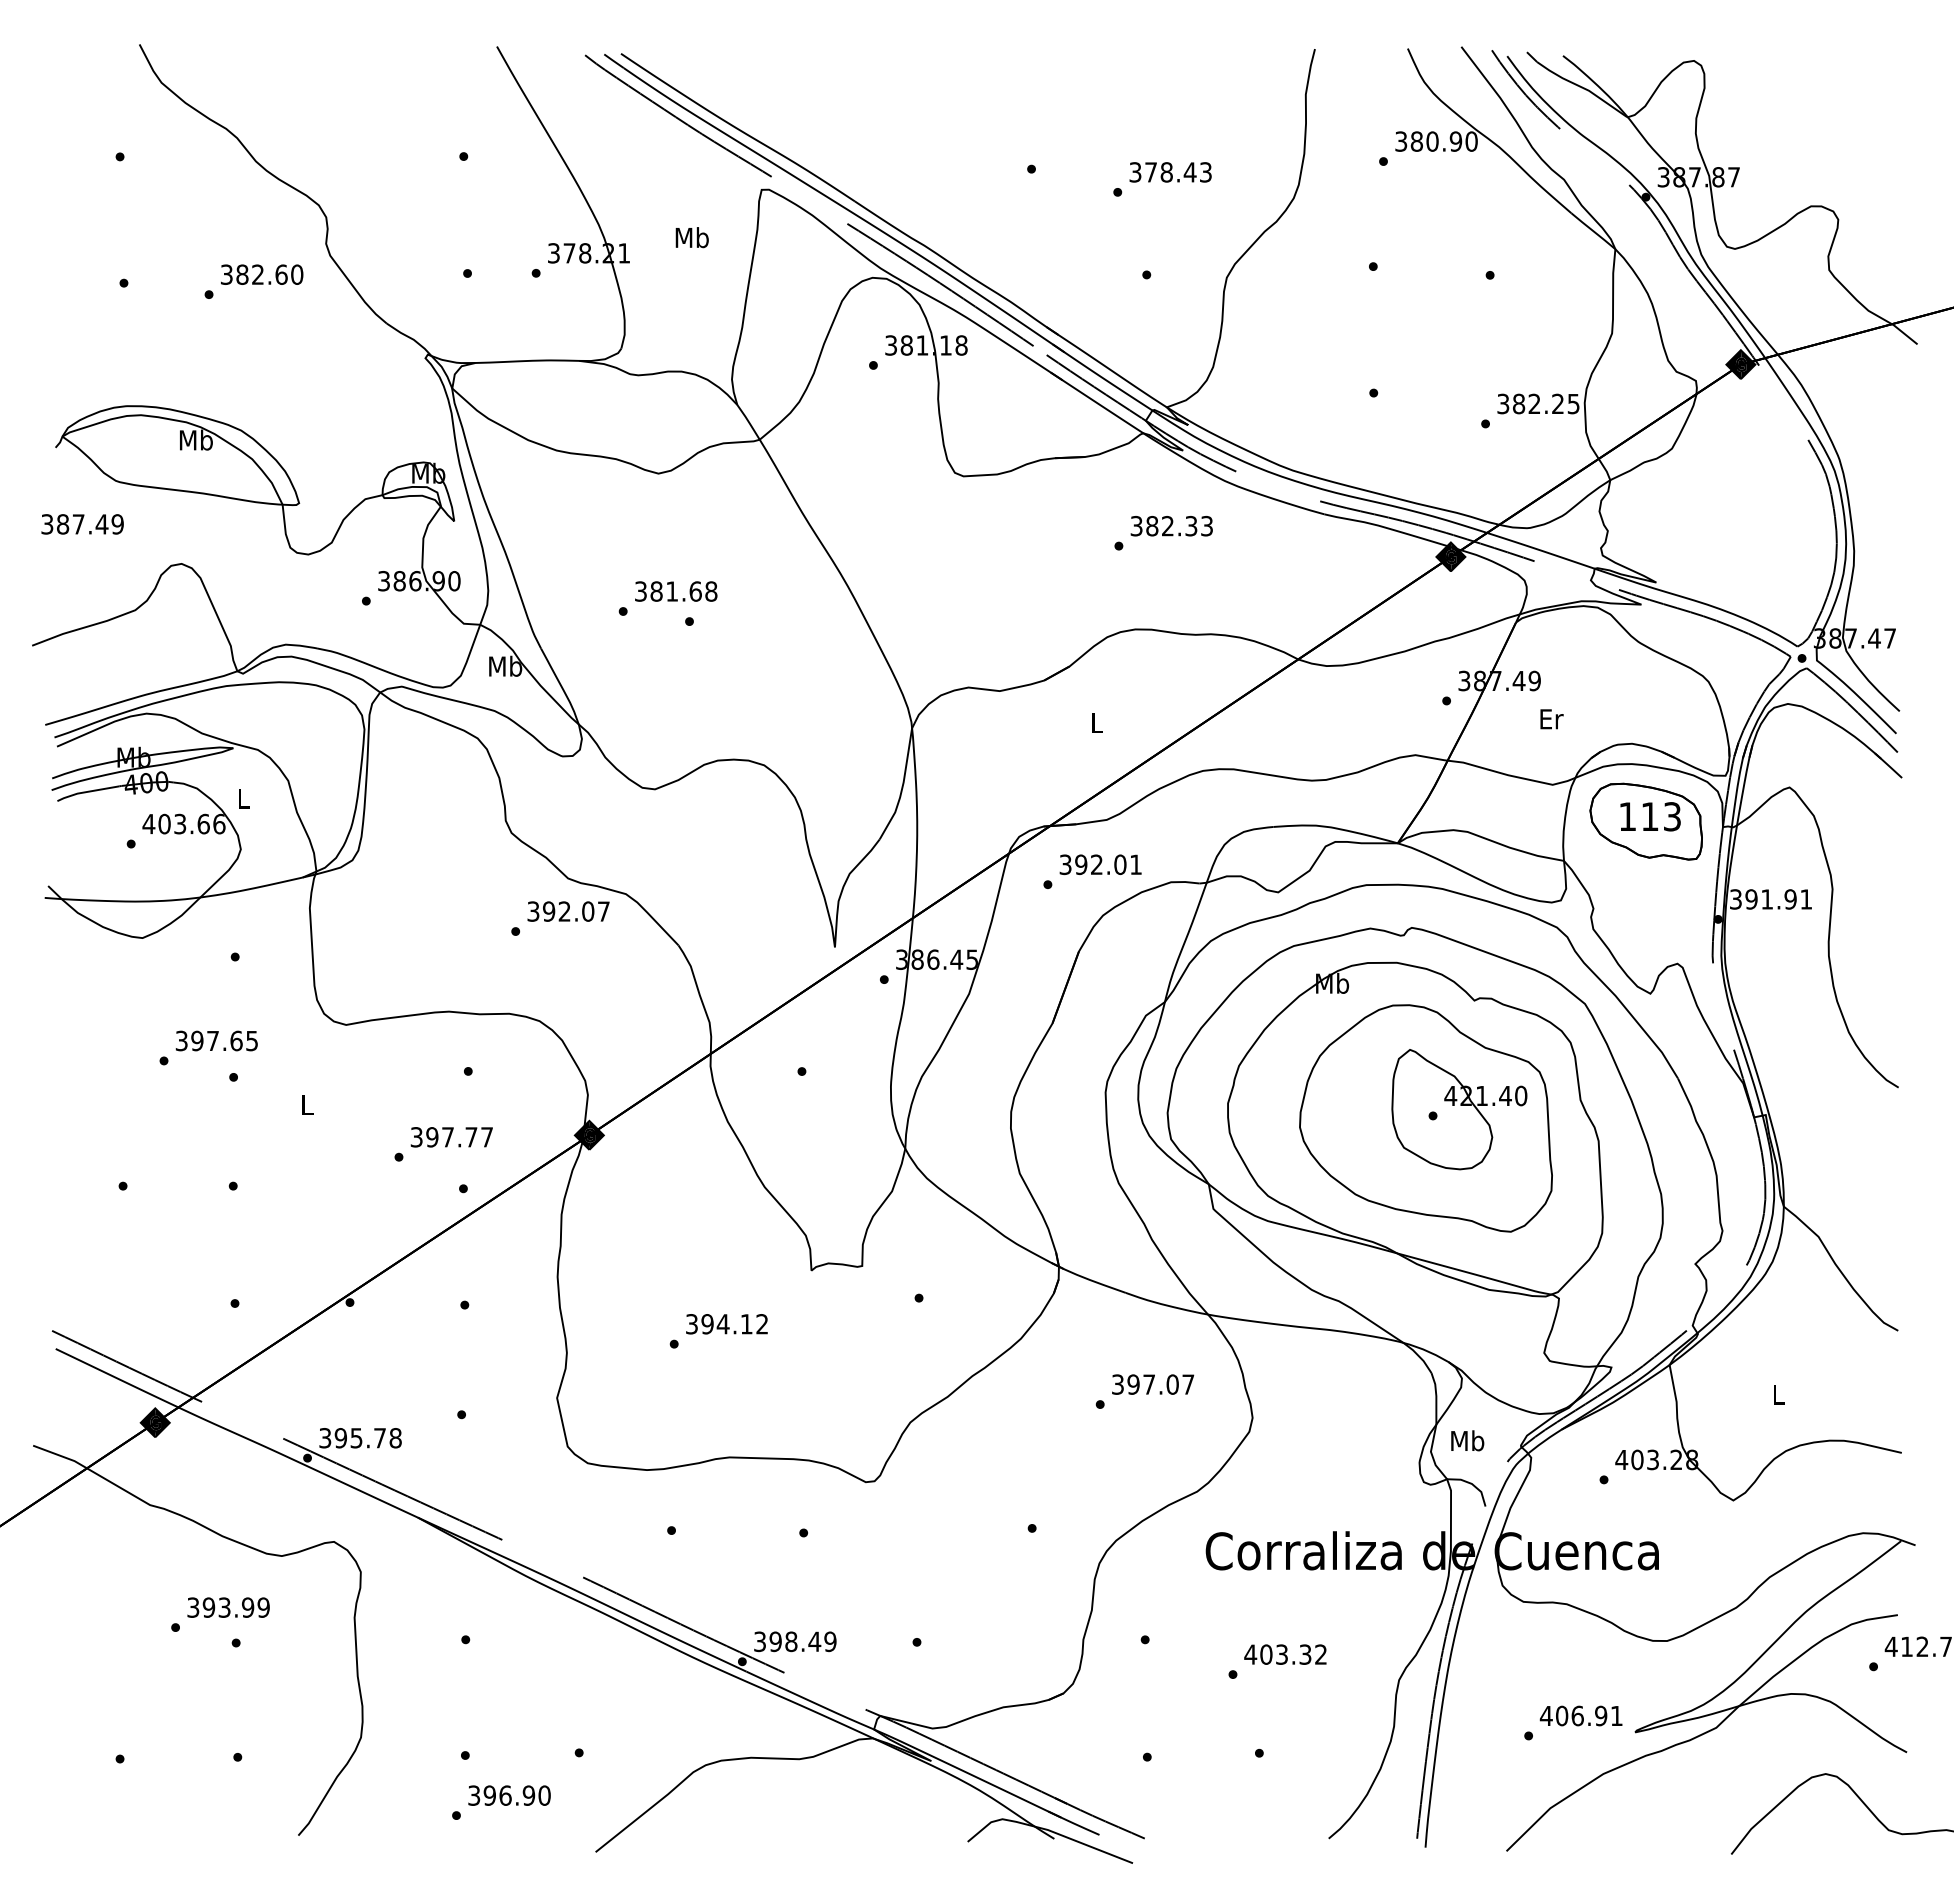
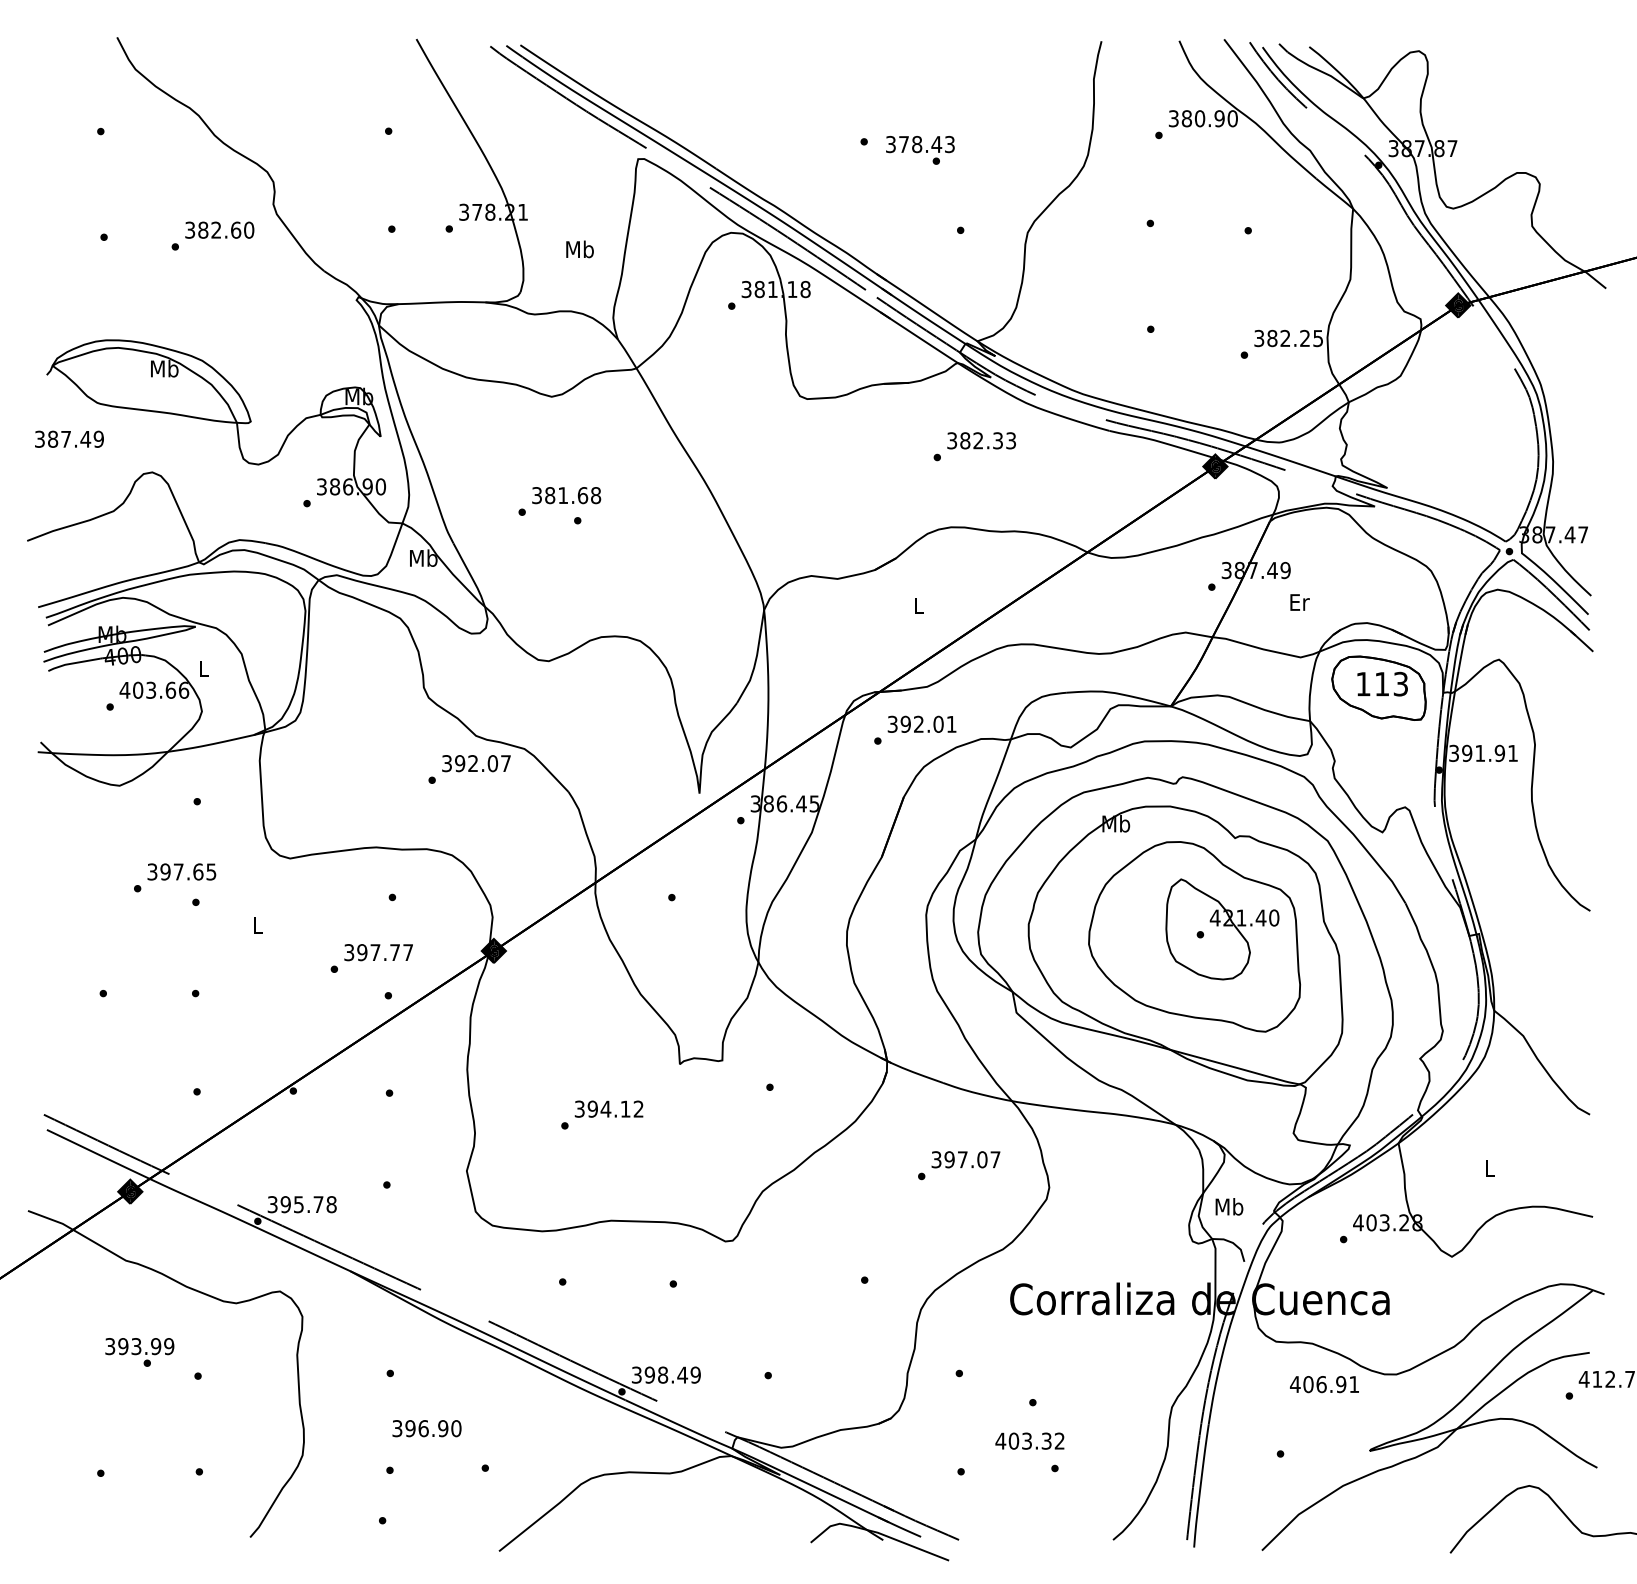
text: (1170, 172) -> (920, 144), moved
text: (691, 237) -> (579, 249), moved
text: (228, 1607) -> (139, 1346), moved
text: (1285, 1654) -> (1029, 1441), moved
text: (1580, 1715) -> (1323, 1384), moved
text: (509, 1795) -> (426, 1428), moved

